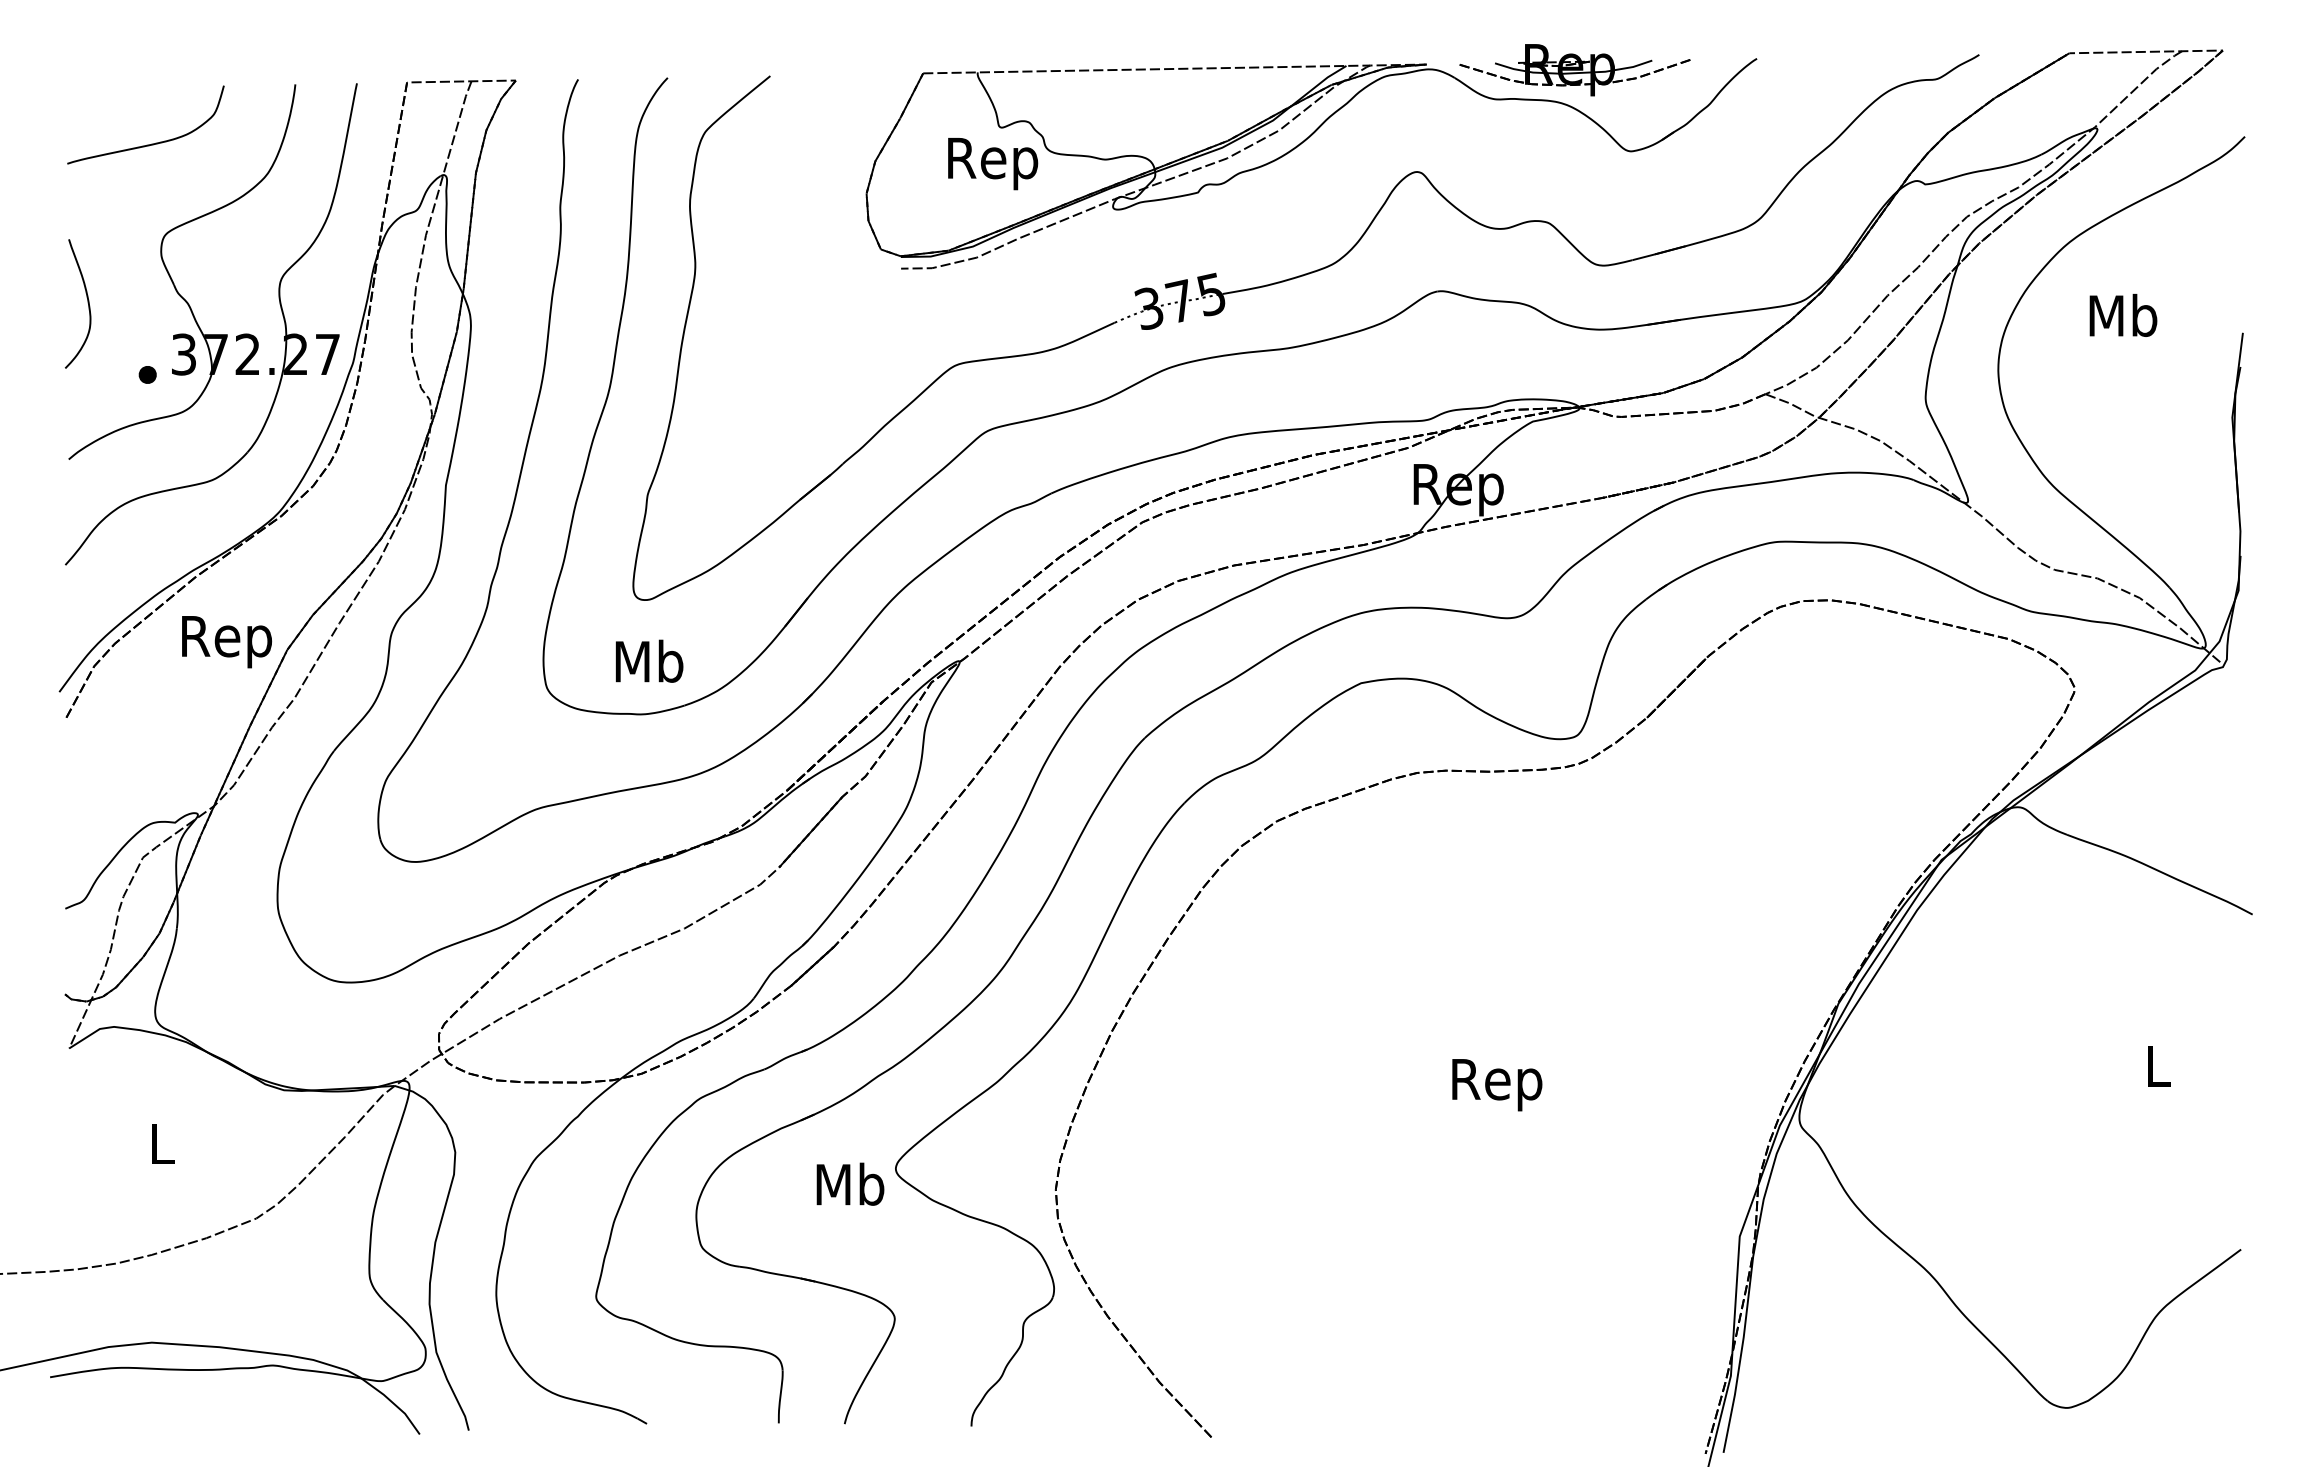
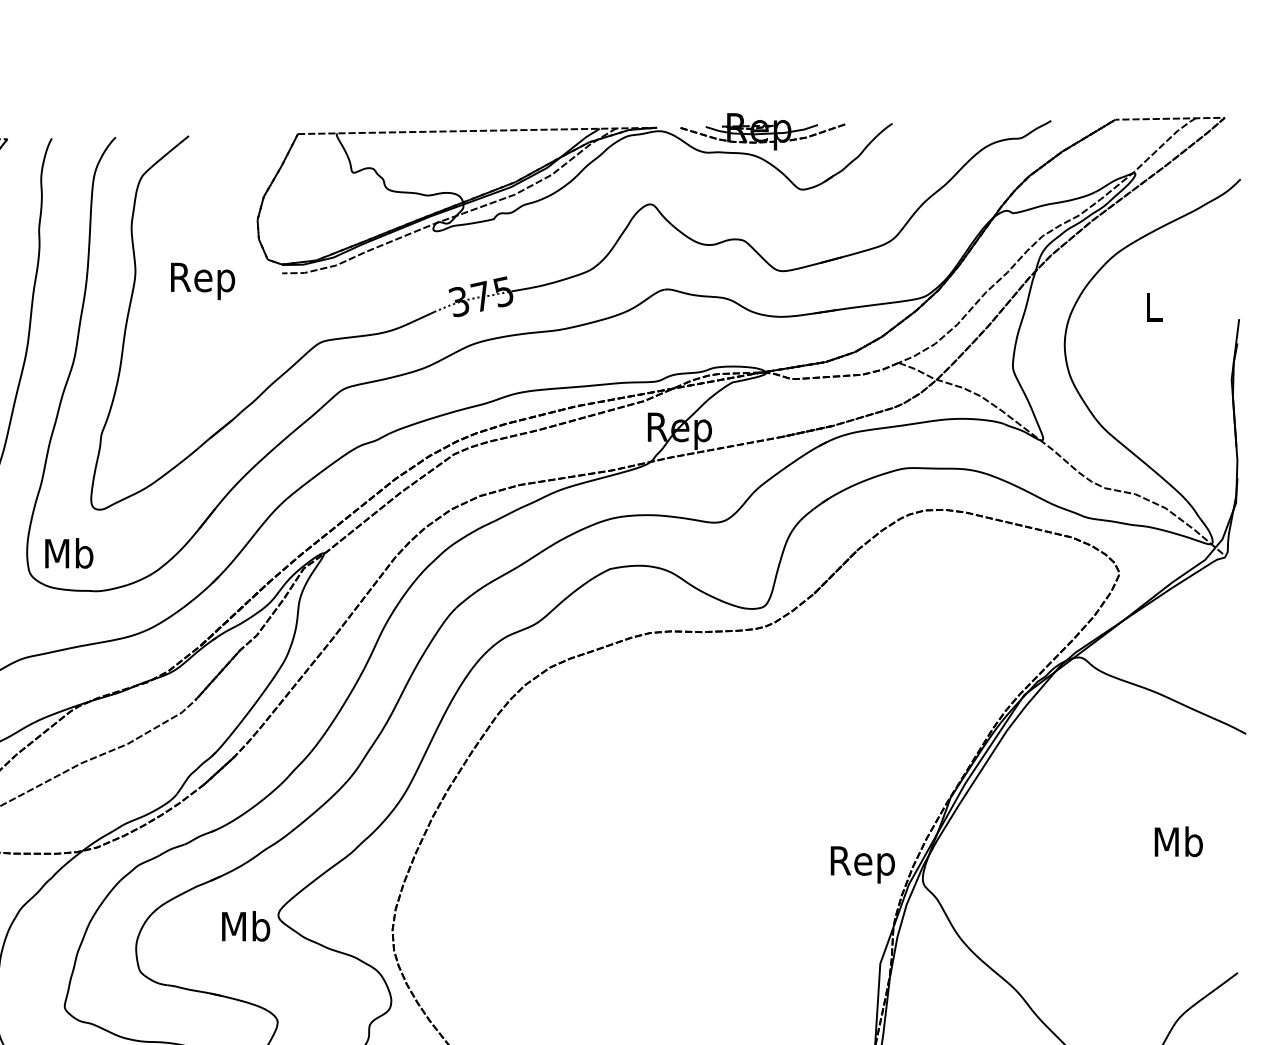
text: (993, 164) -> (203, 281), moved
text: (2123, 314) -> (1154, 306), Mb -> L
text: (649, 660) -> (69, 552), moved
text: (2158, 1065) -> (1178, 841), L -> Mb
text: (1497, 1085) -> (863, 865), moved

